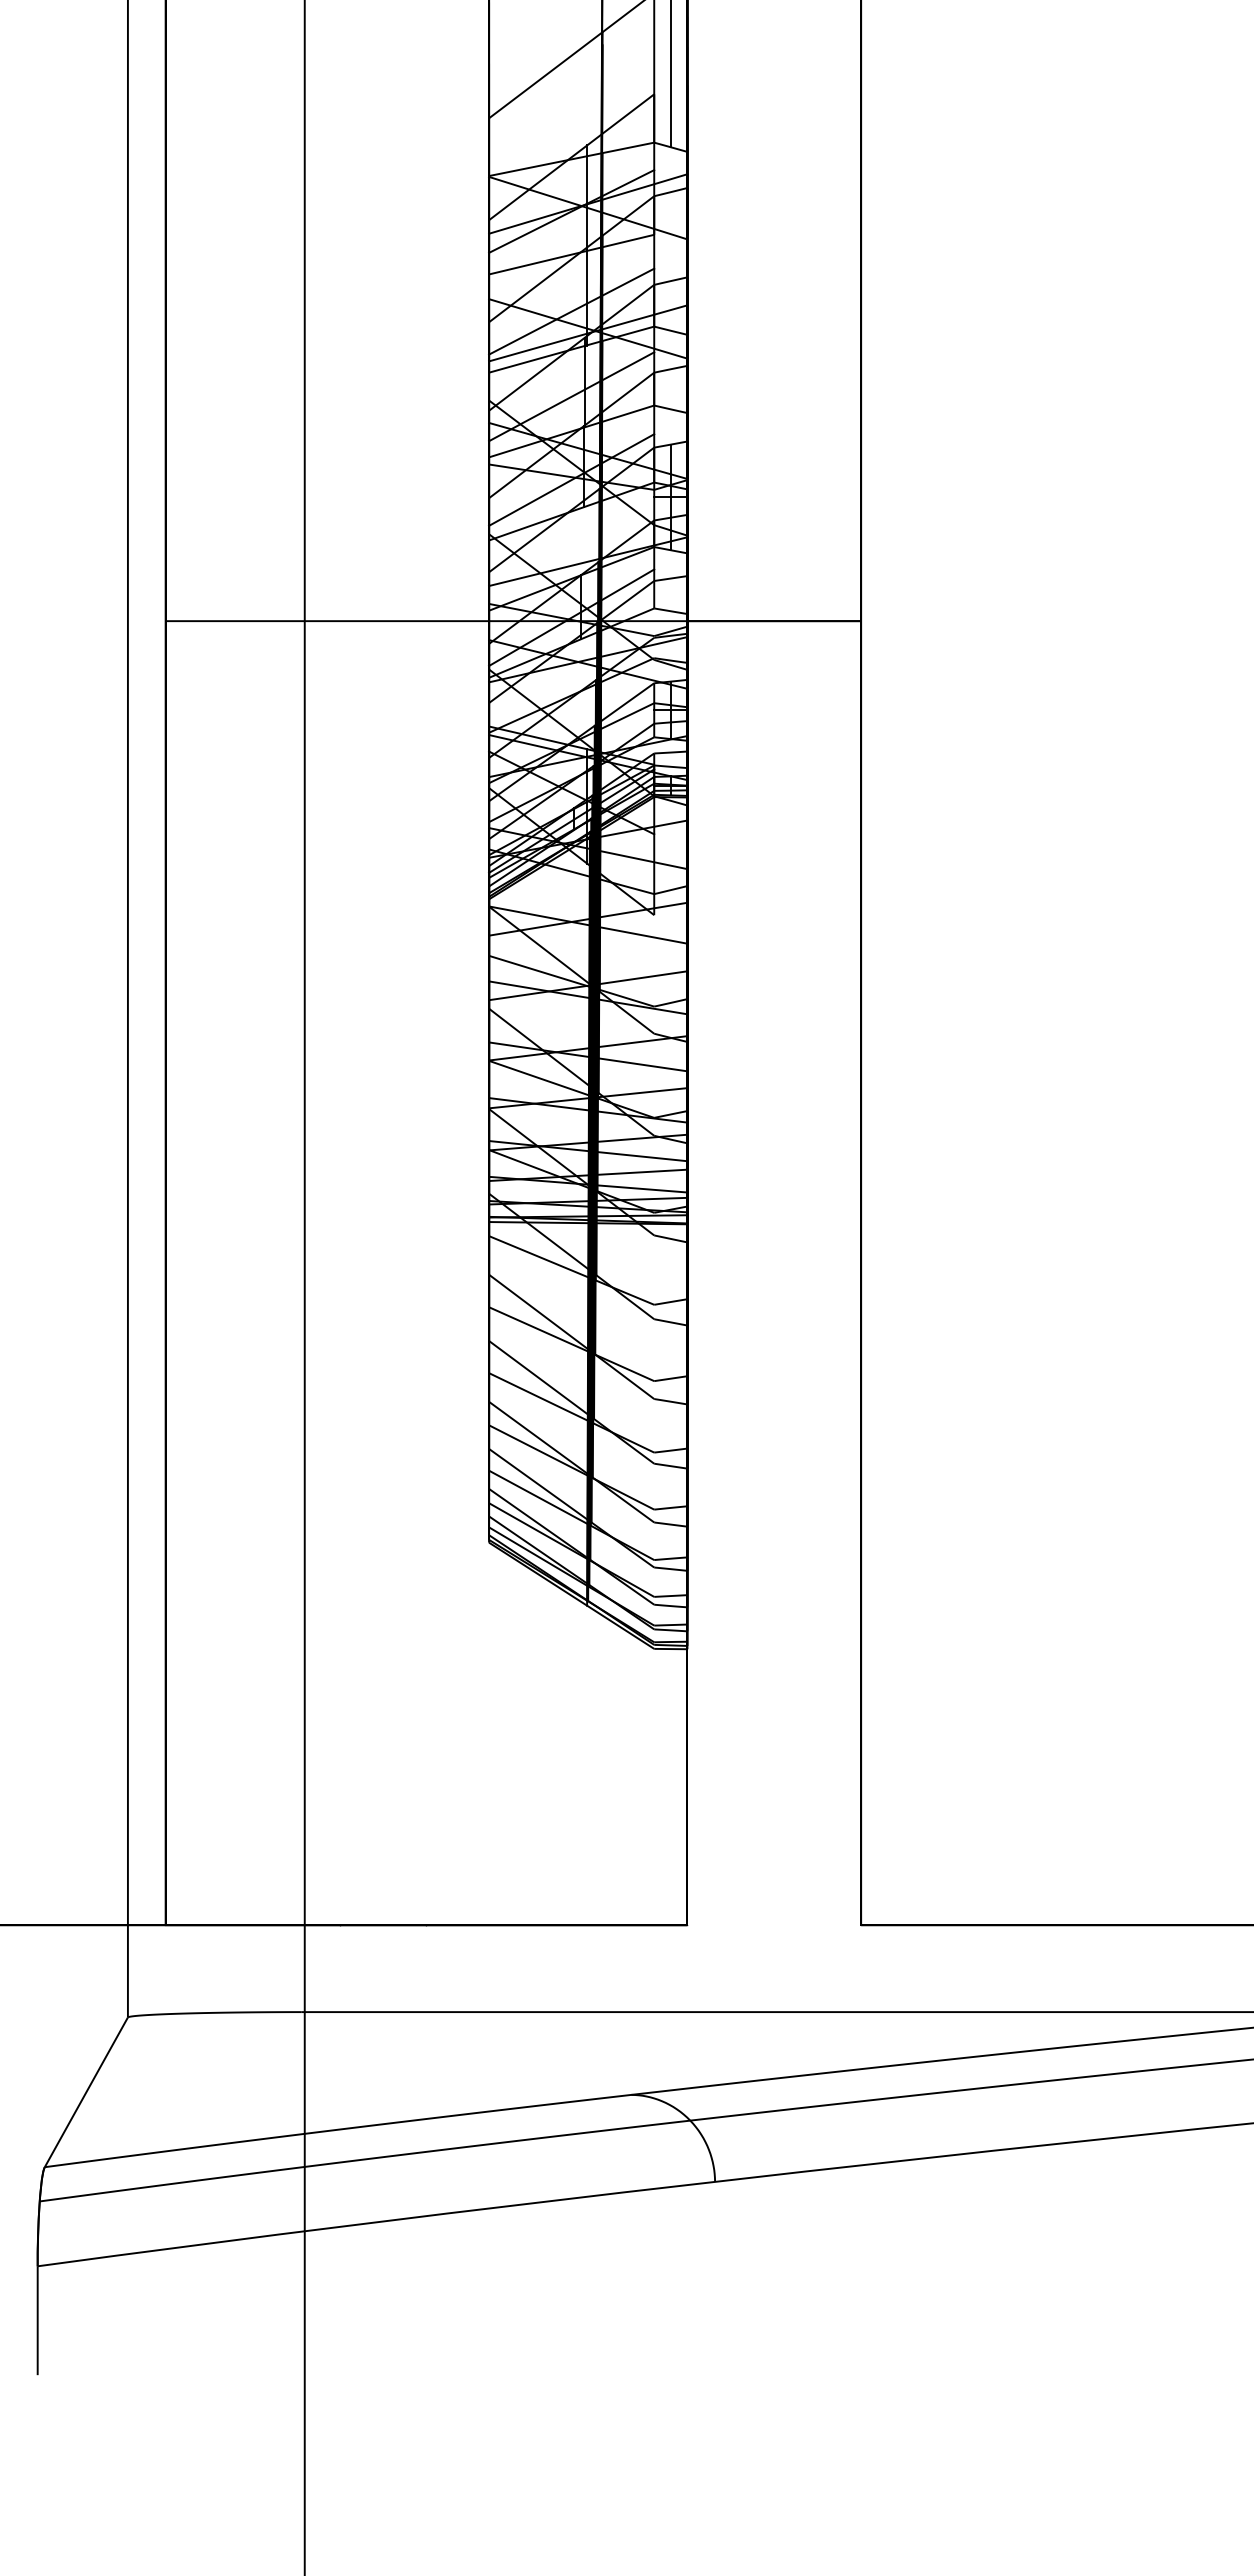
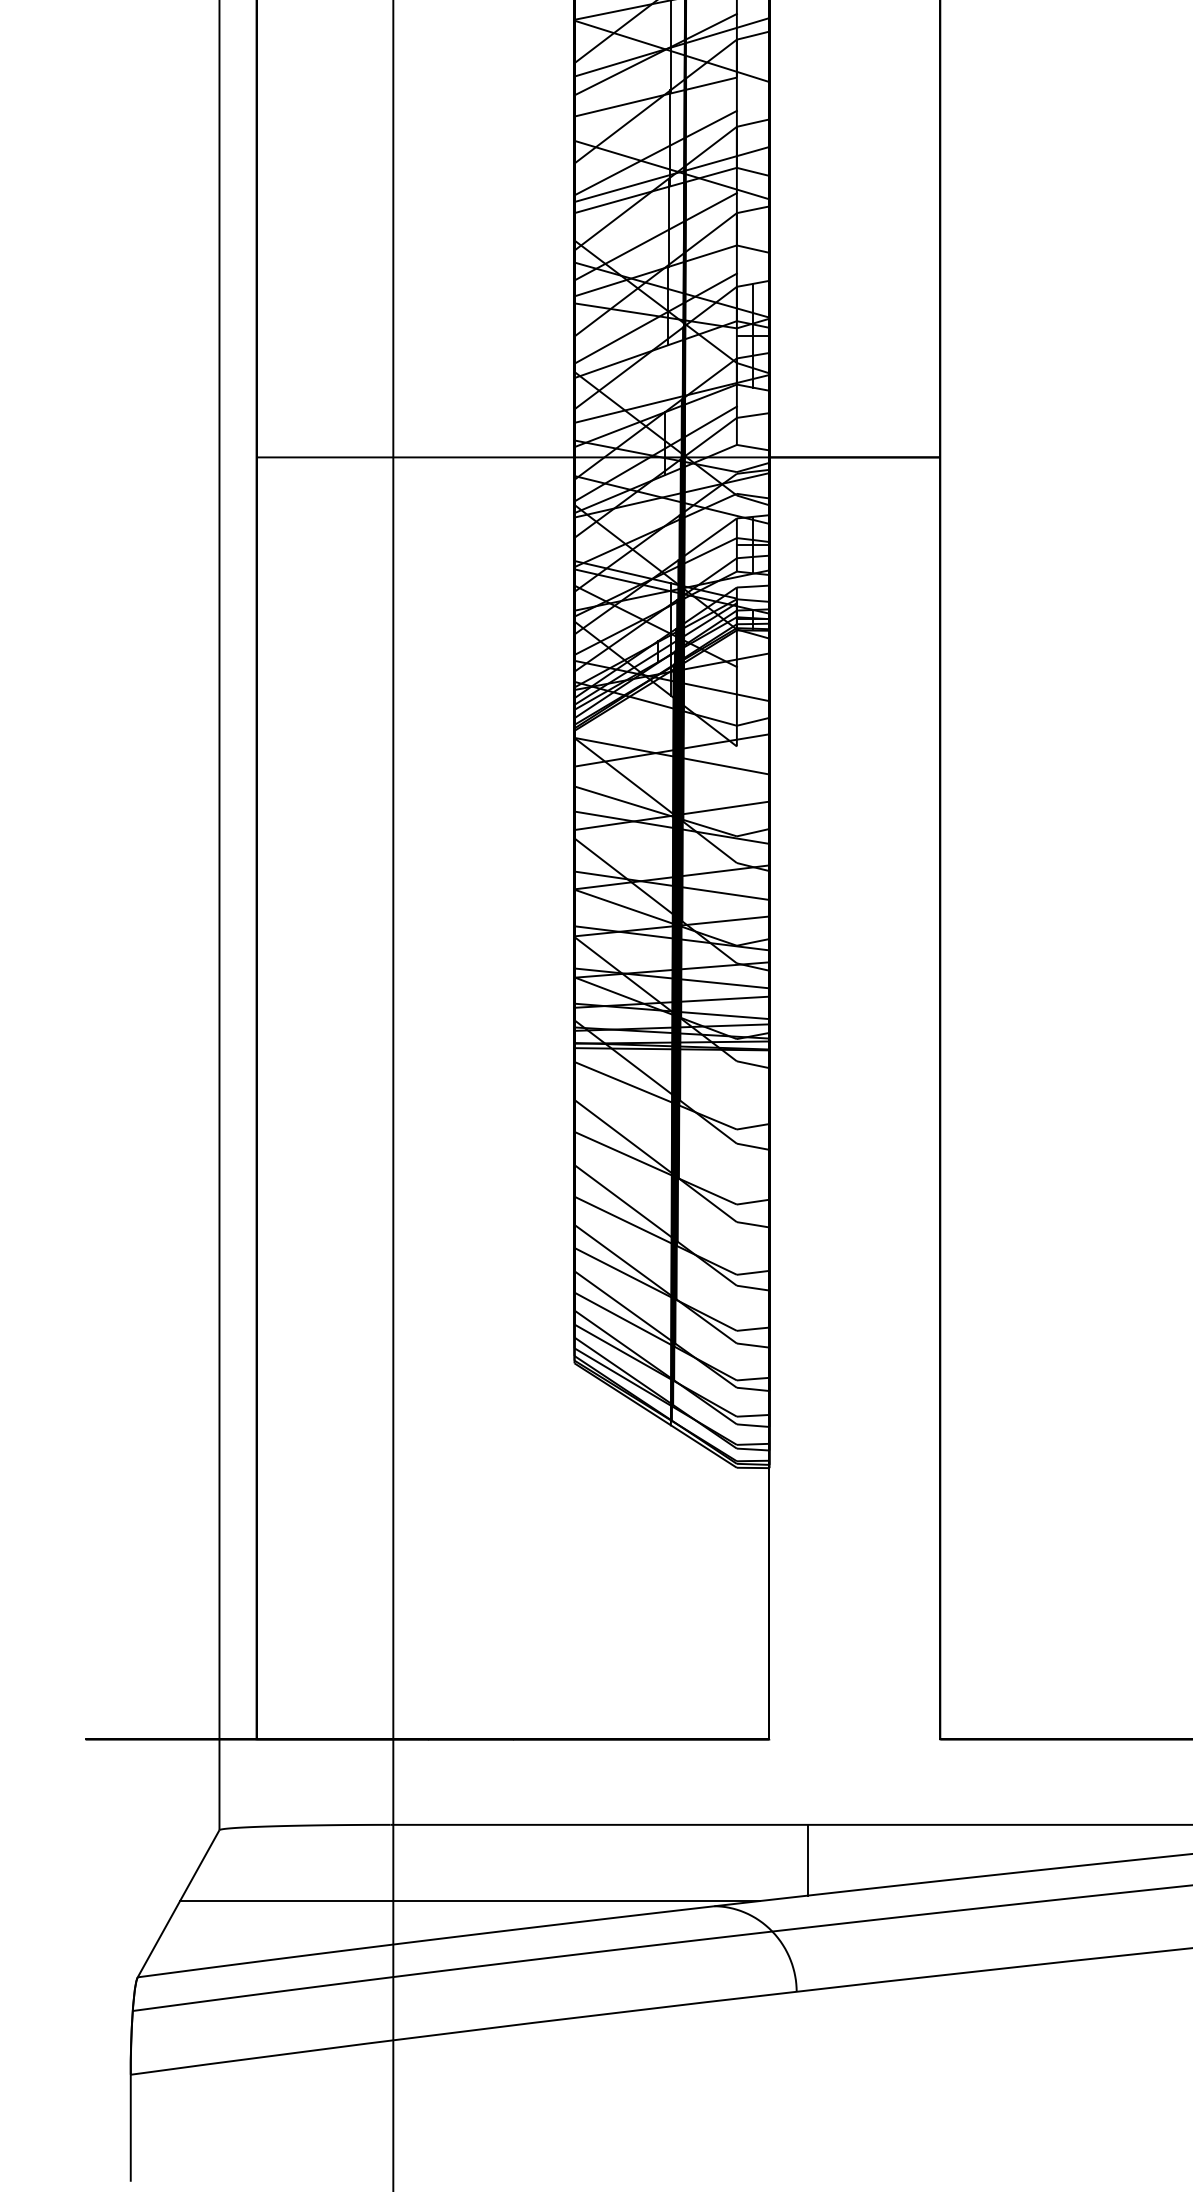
line: (726, 2048) -> (807, 1860), added
line: (382, 2089) -> (469, 1900), added

